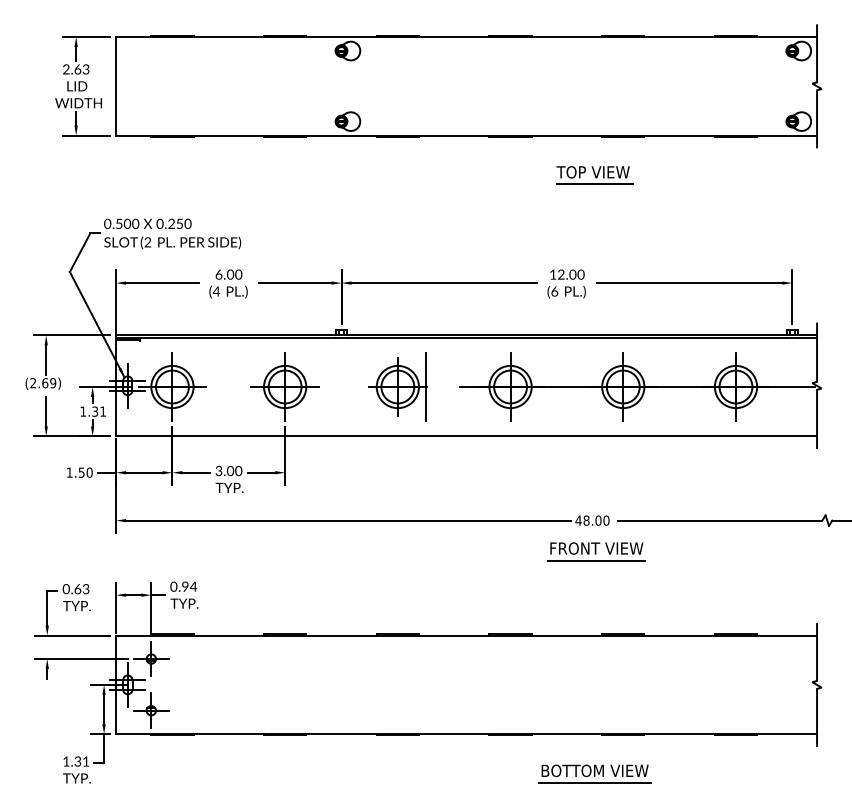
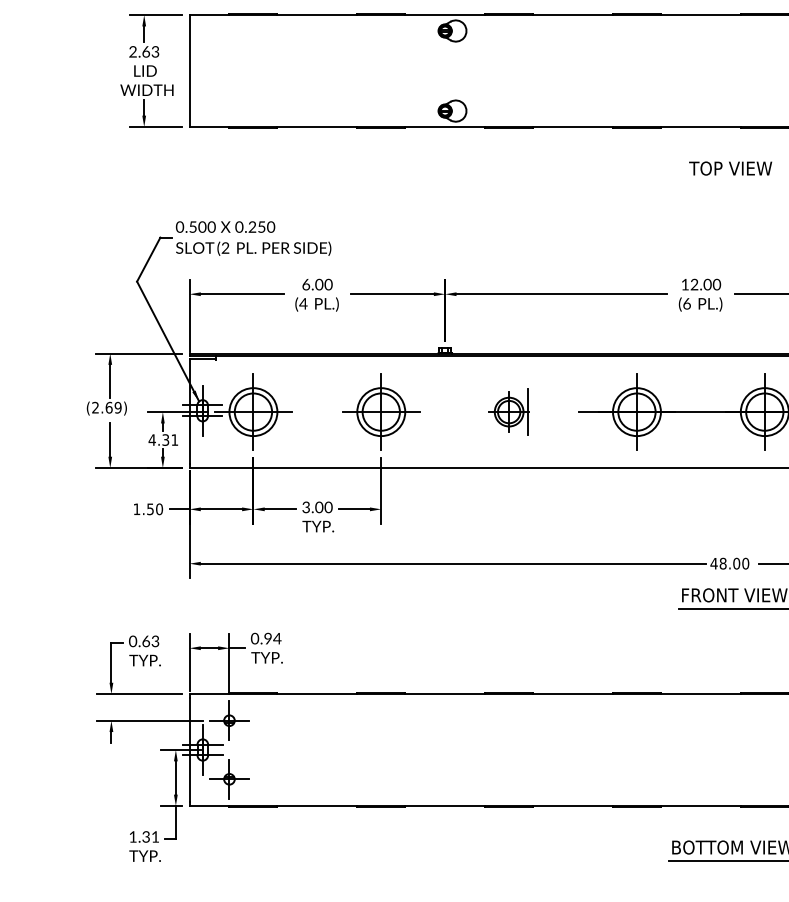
line: (594, 184) -> (732, 182), removed
part: (397, 386) -> (508, 411), size x0.6
text: (83, 411) -> (152, 439), 1.31 -> 4.31

